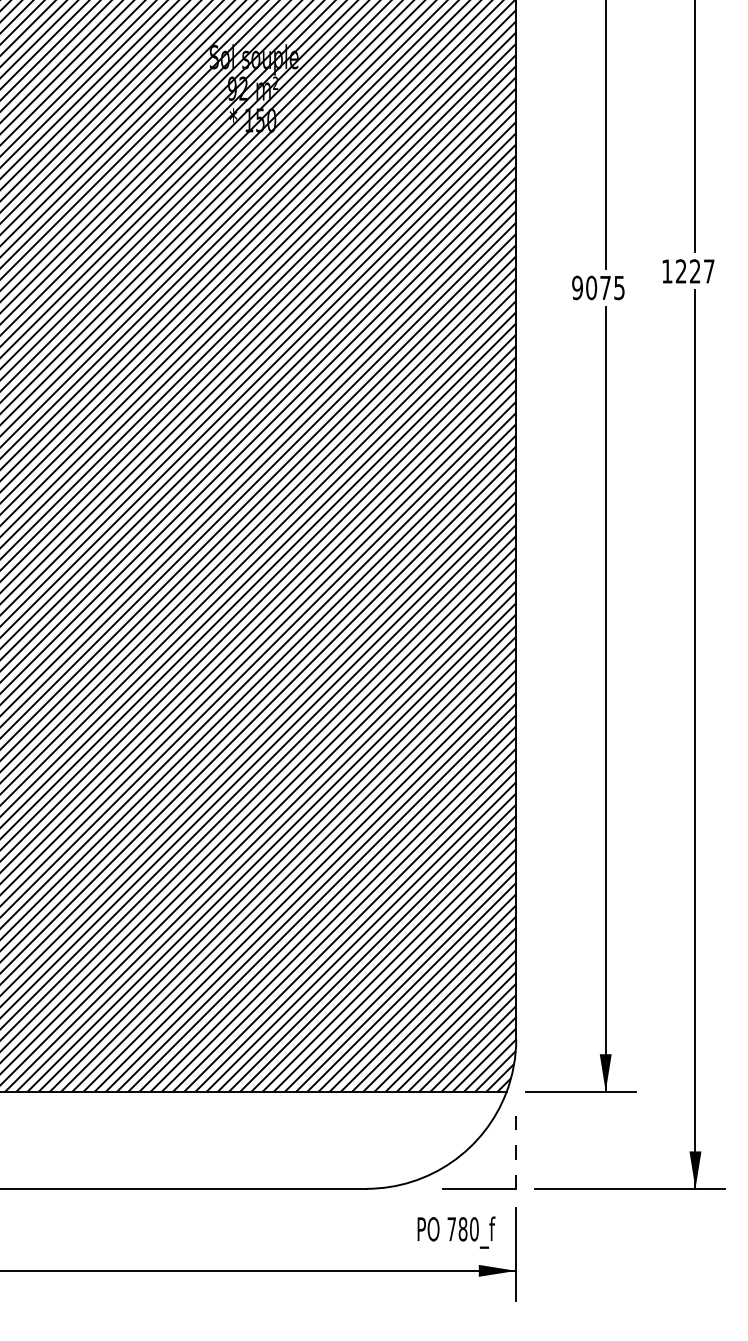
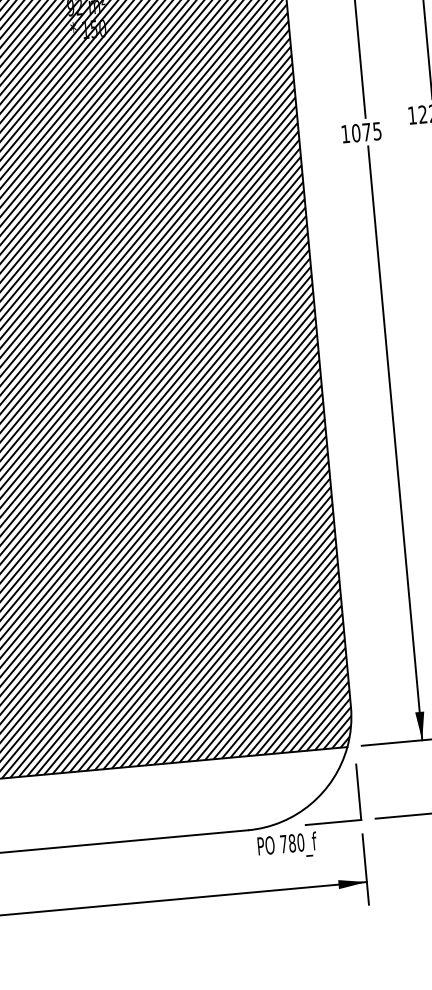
text: (577, 287) -> (345, 133), 9075 -> 1075
line: (516, 1152) -> (358, 792), dashed -> solid
text: (456, 1232) -> (287, 846), moved

